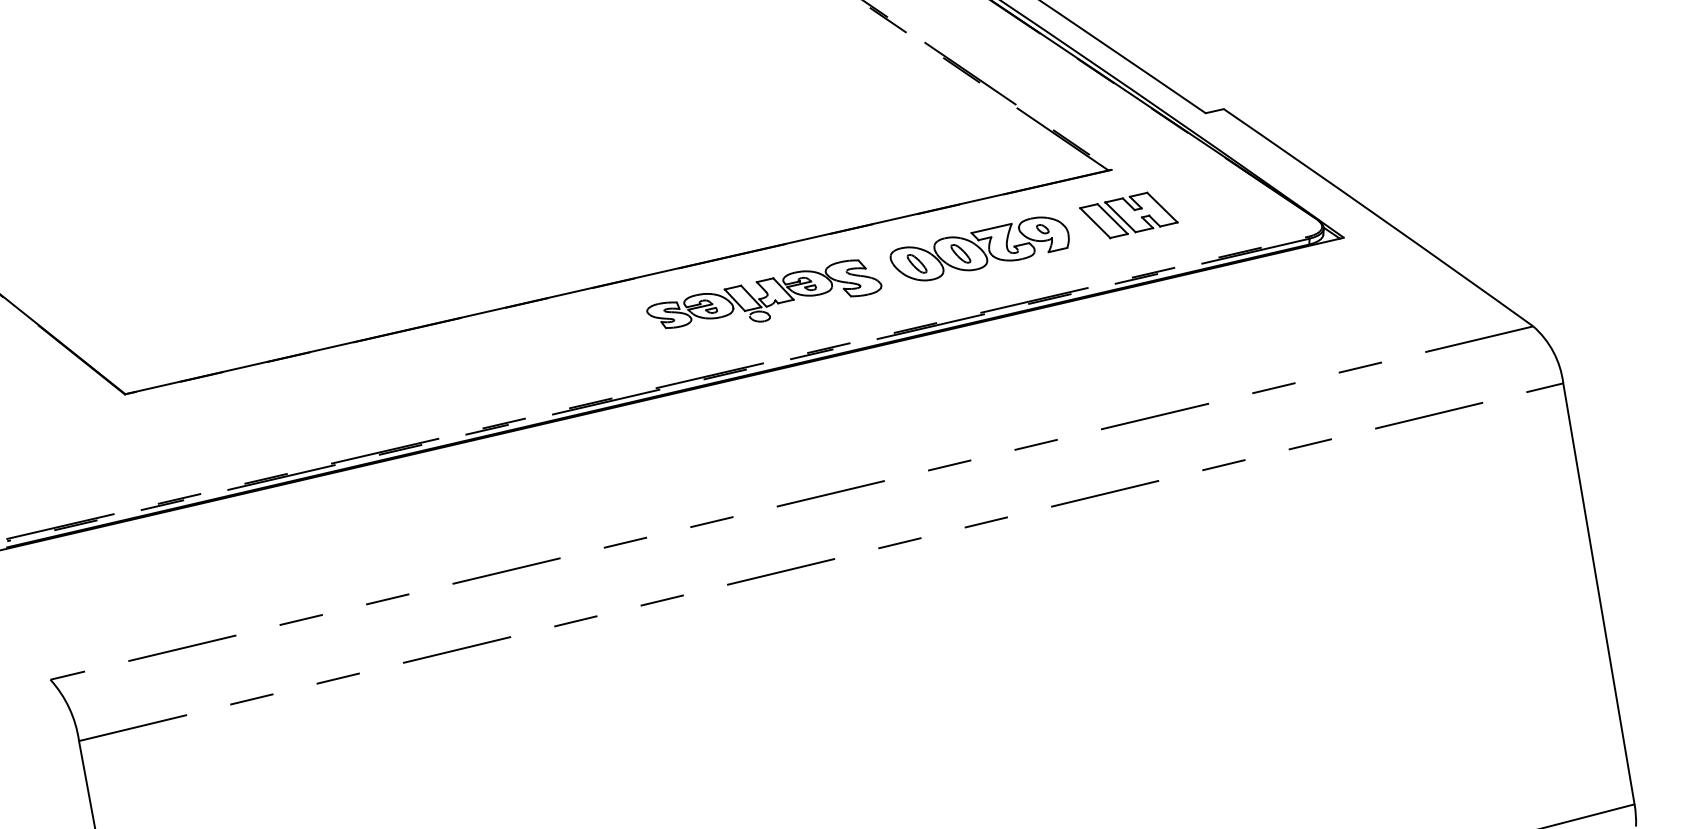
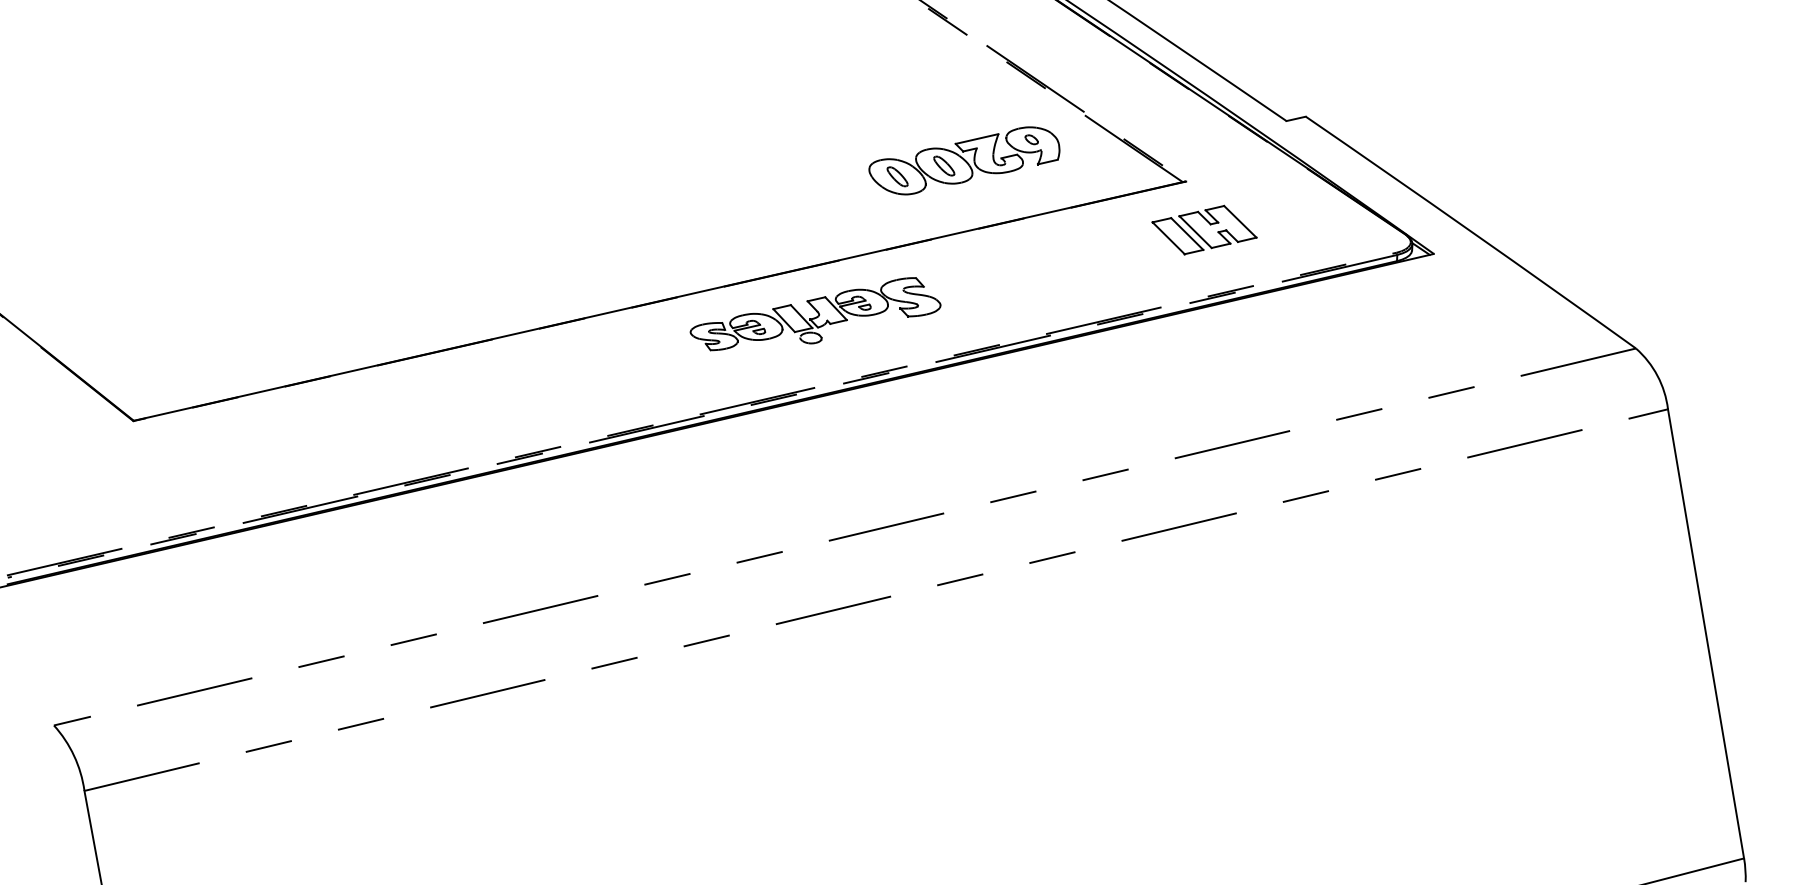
part: (979, 248) -> (964, 160), moved

